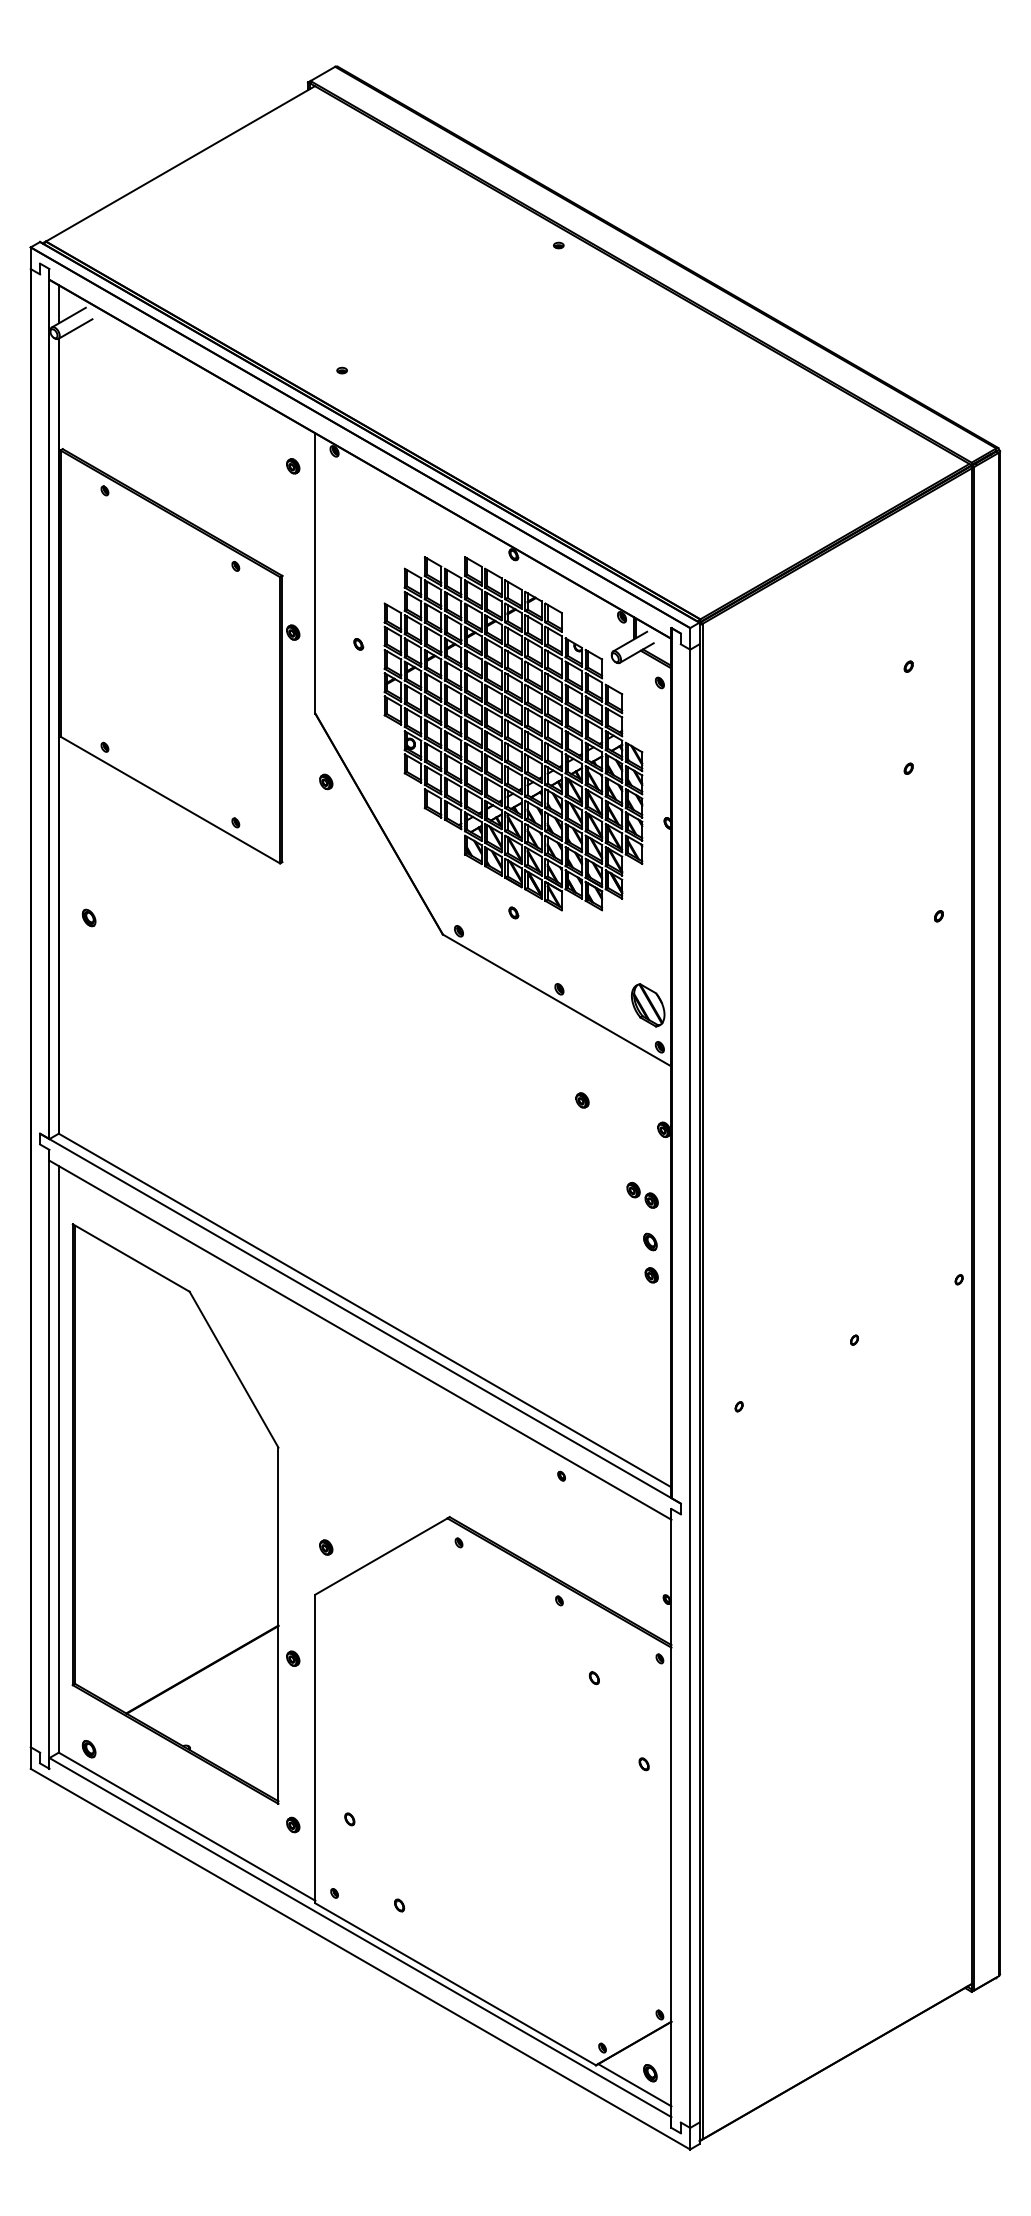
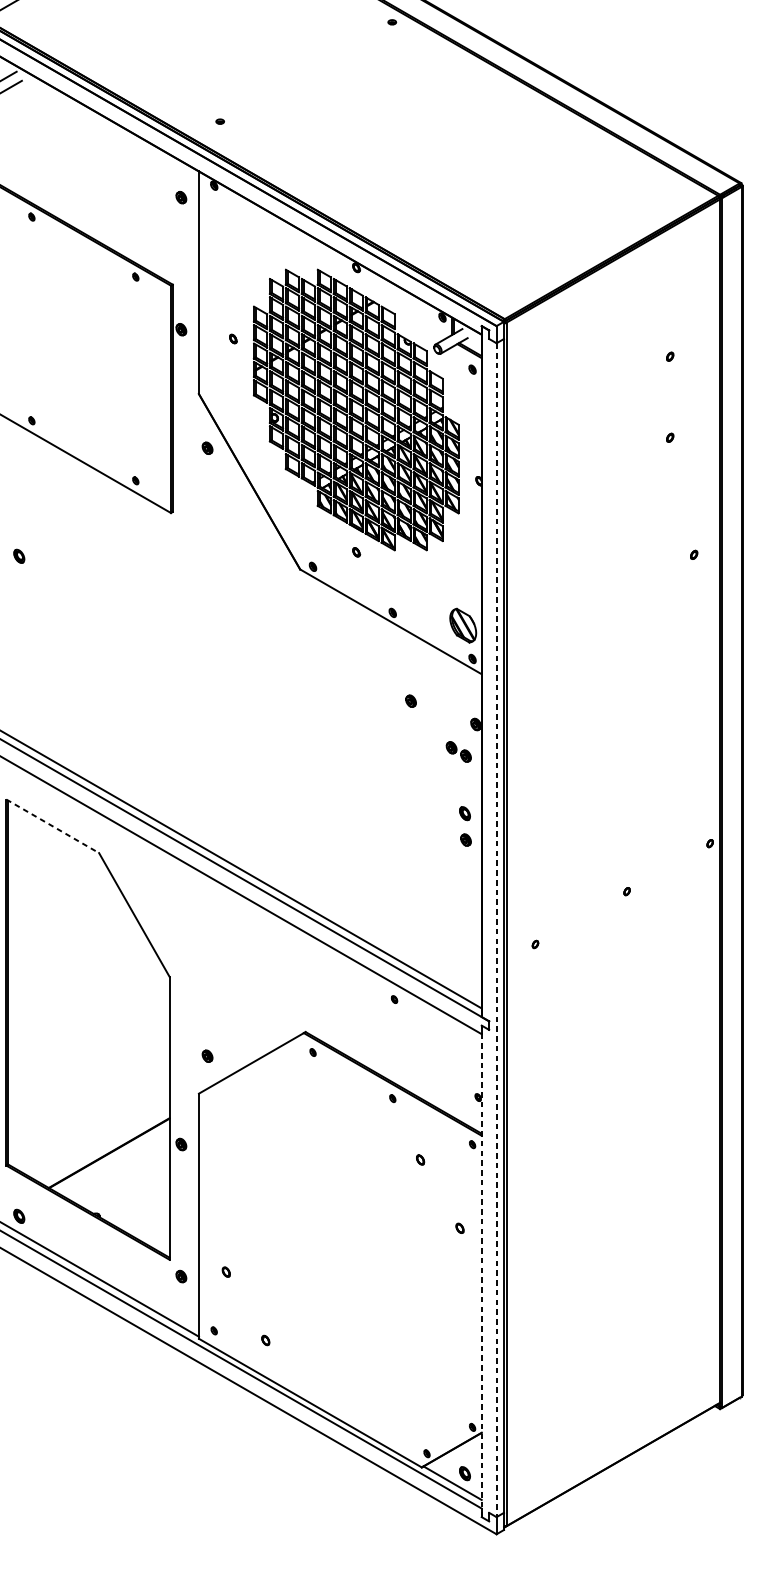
part: (642, 1194) -> (458, 751), moved
line: (131, 1258) -> (52, 826), solid -> dashed
line: (690, 1389) -> (496, 930), solid -> dashed
line: (671, 1817) -> (481, 1270), solid -> dashed

